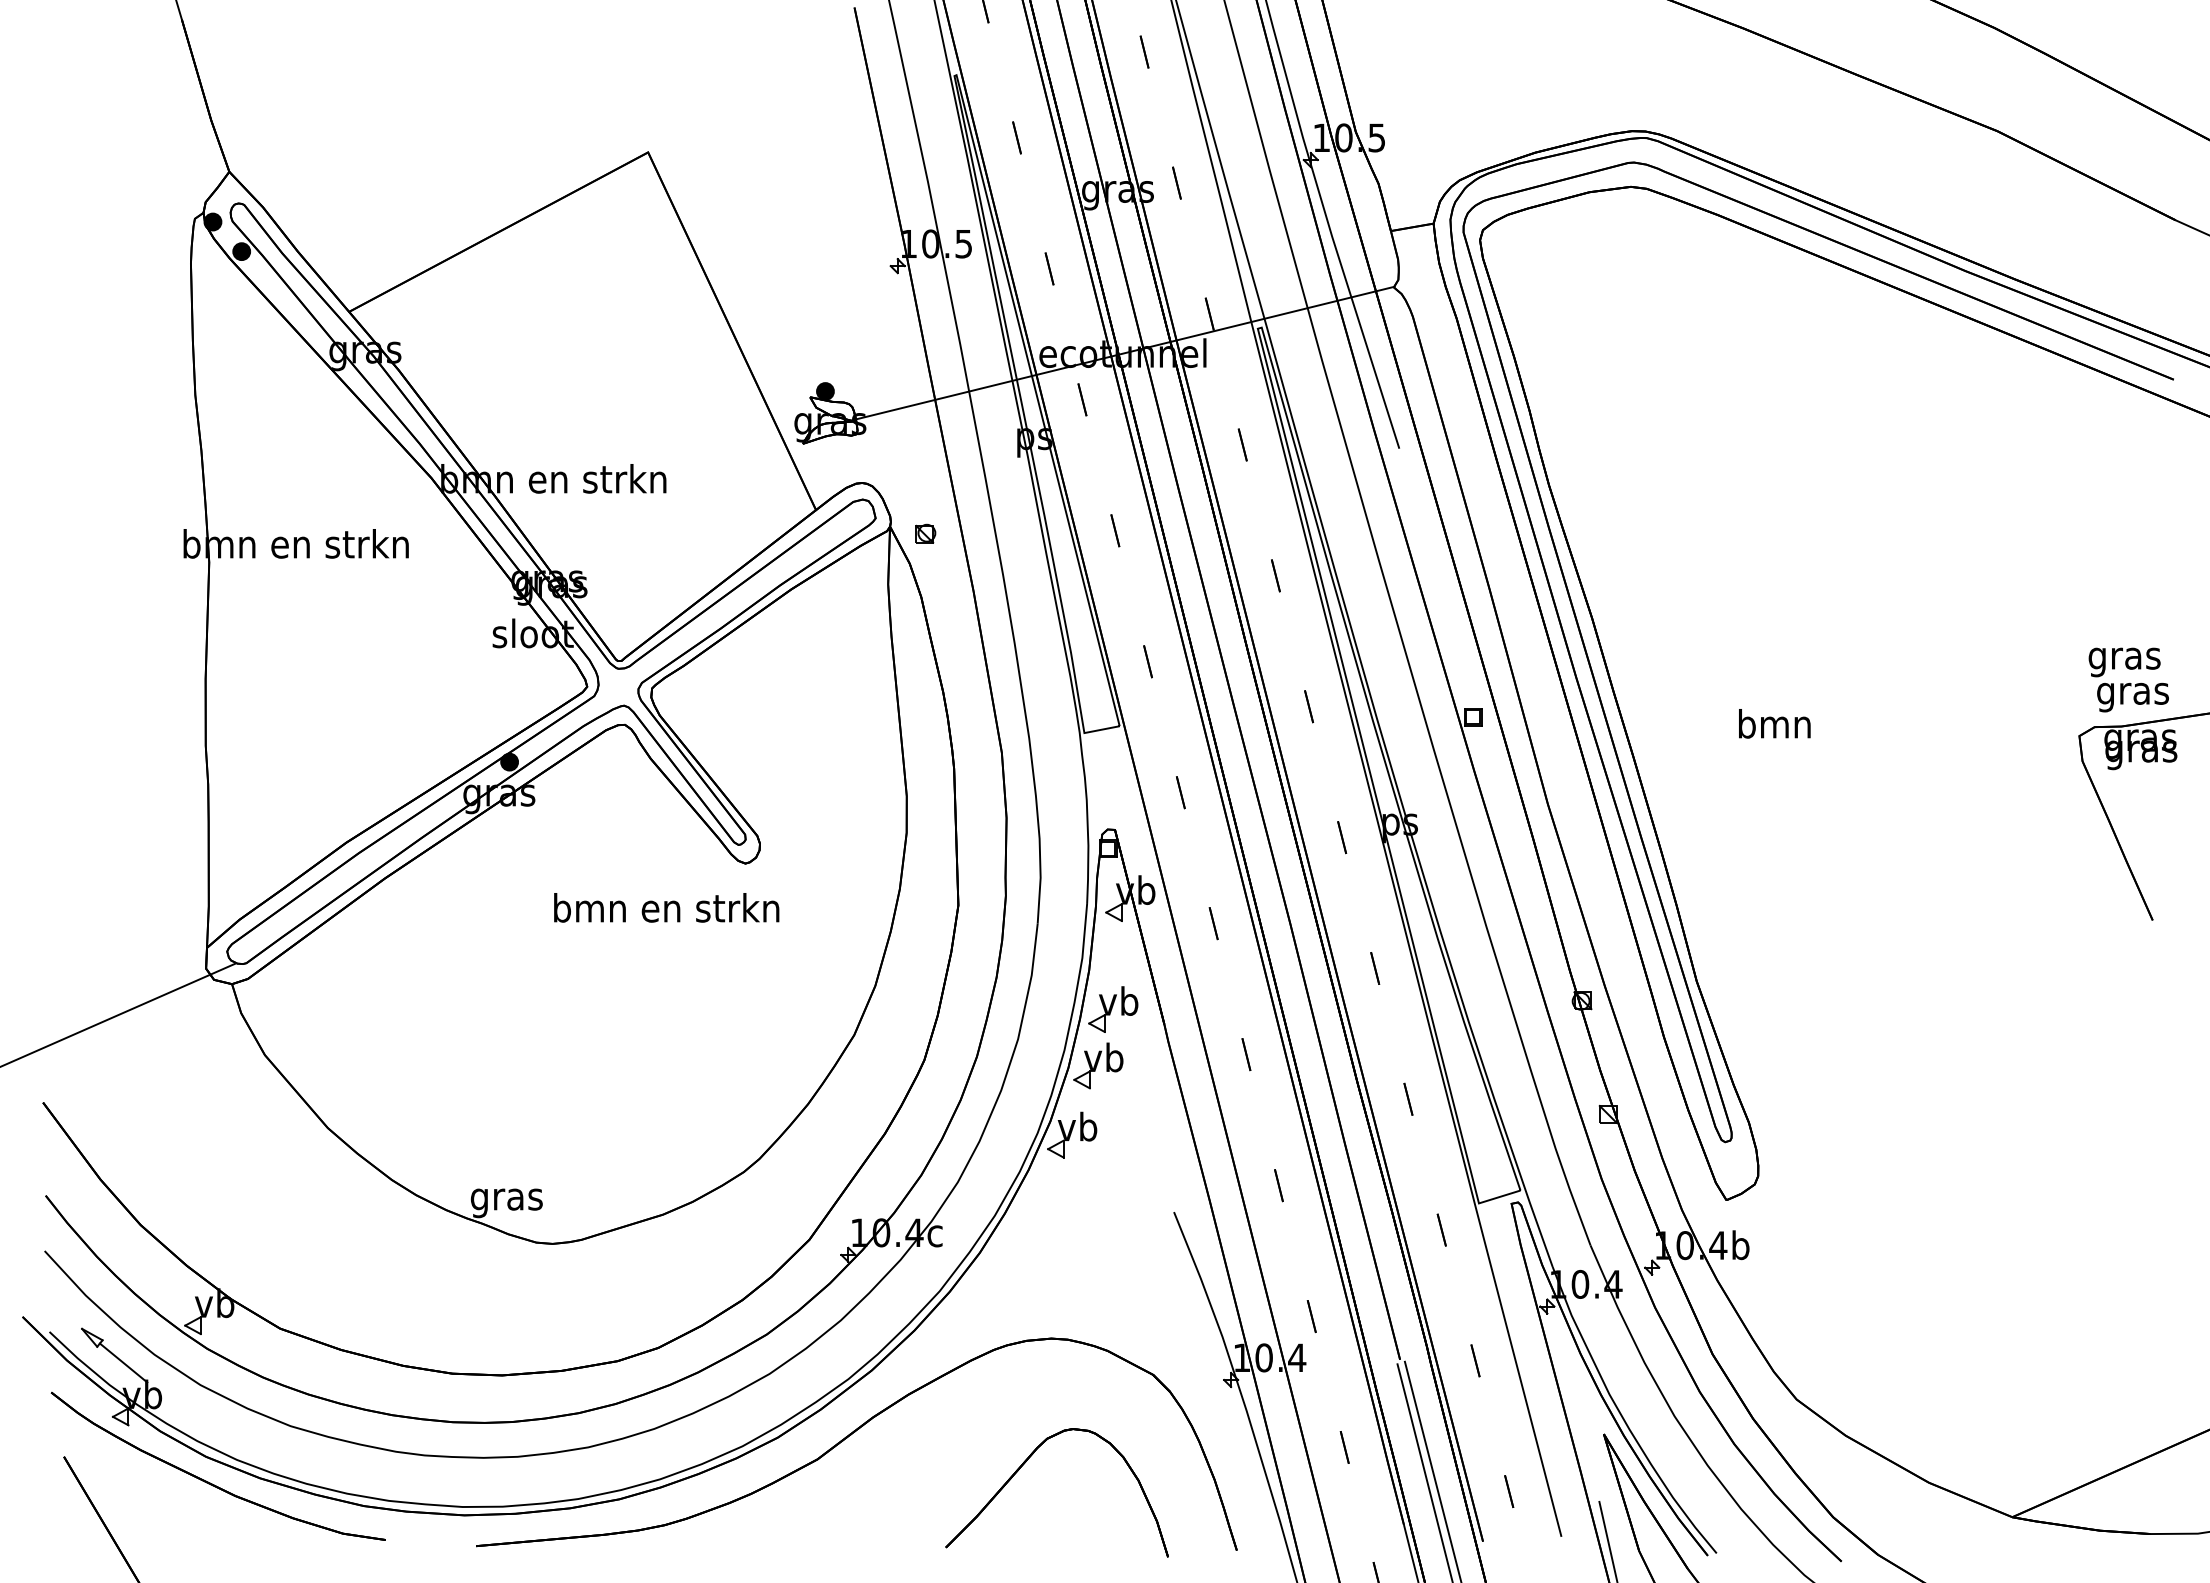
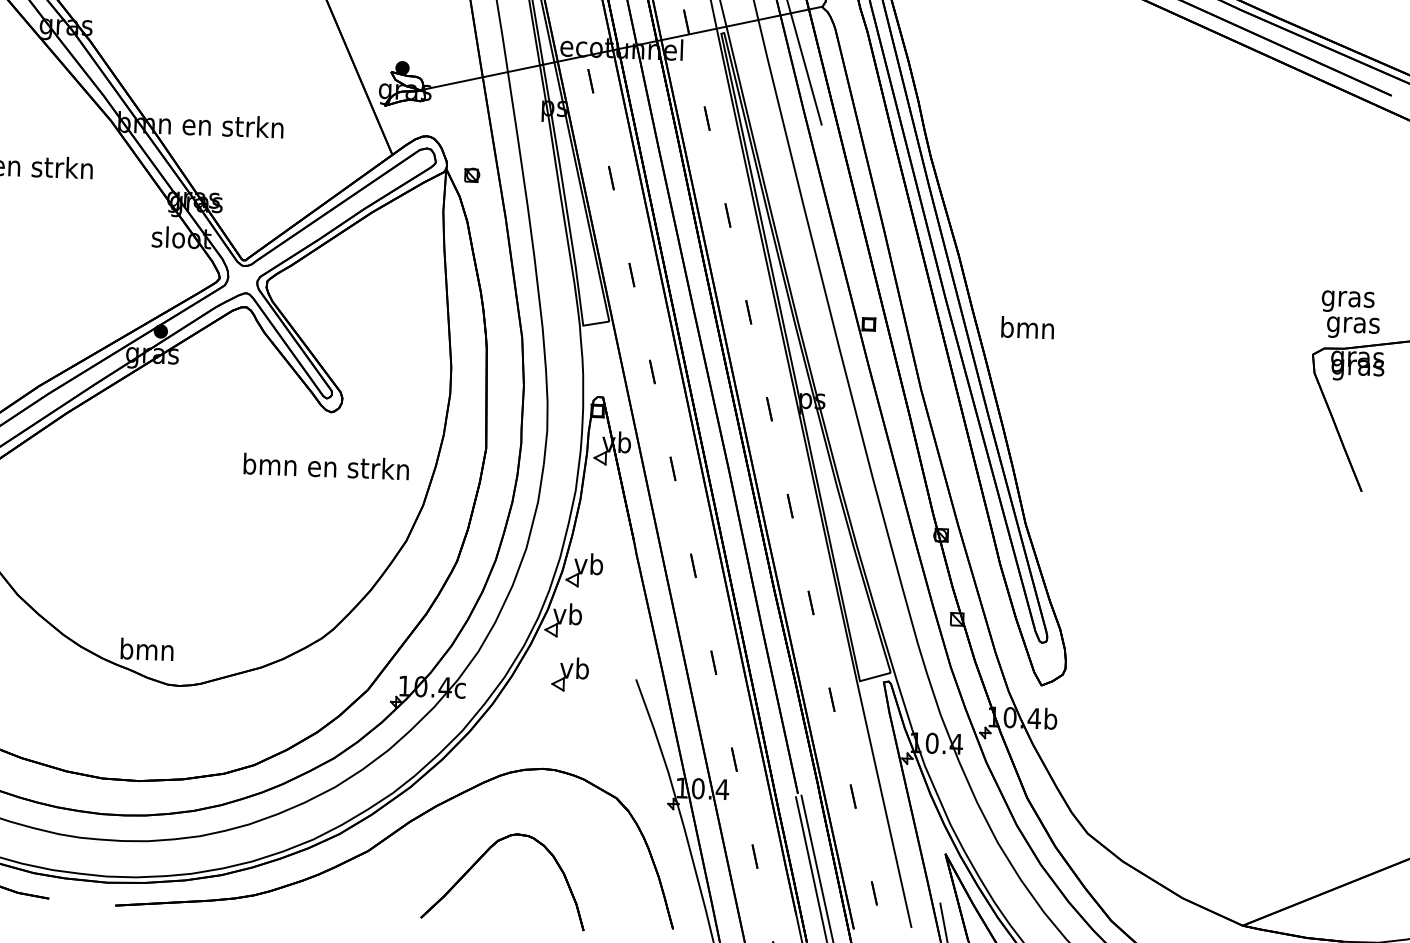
text: (1774, 723) -> (1027, 327), moved
text: (666, 907) -> (326, 466), moved
part: (1113, 1009) -> (570, 674), moved
text: (506, 1199) -> (146, 652), gras -> bmn
part: (1026, 1462) -> (482, 857), moved

